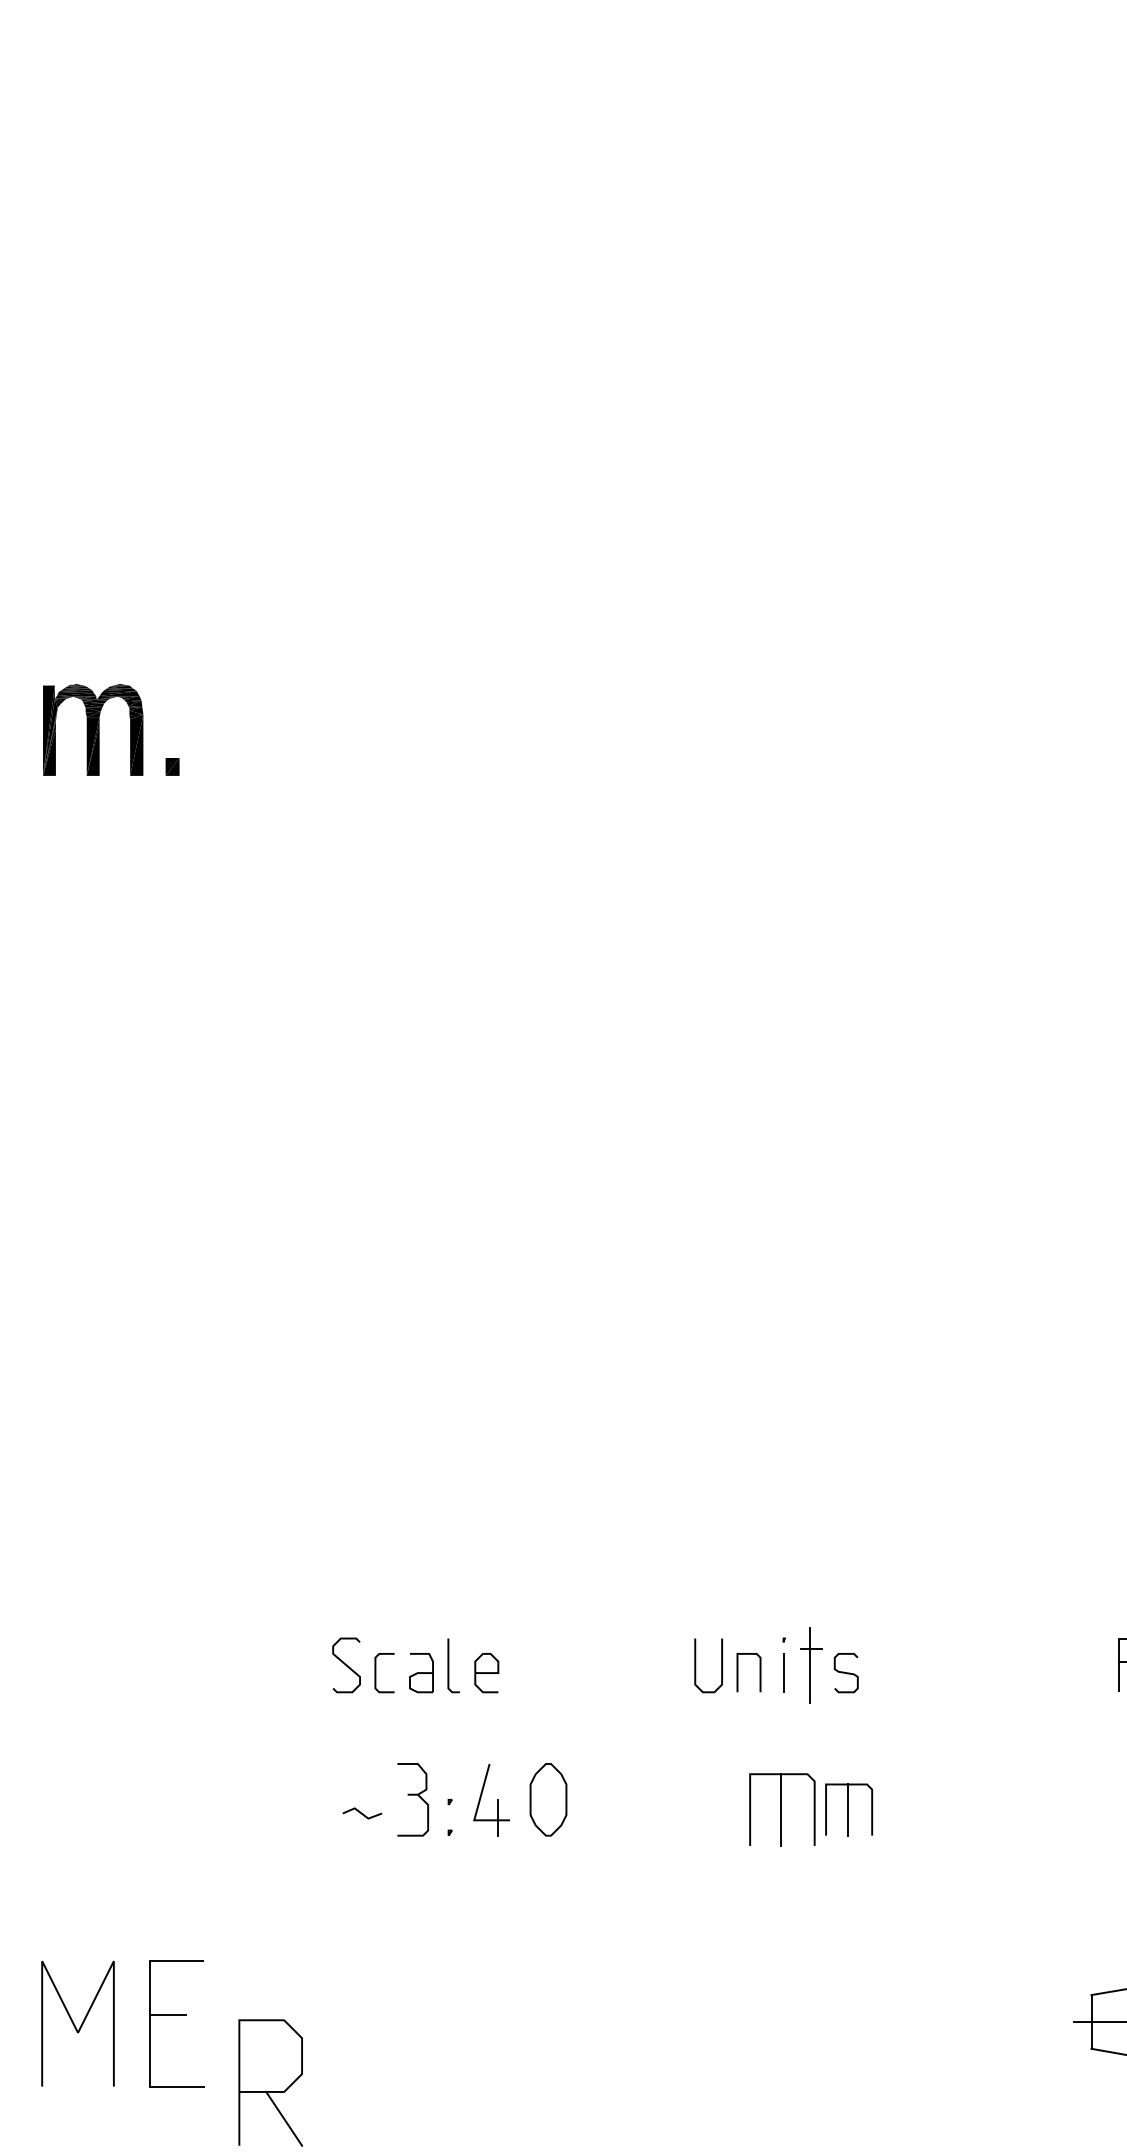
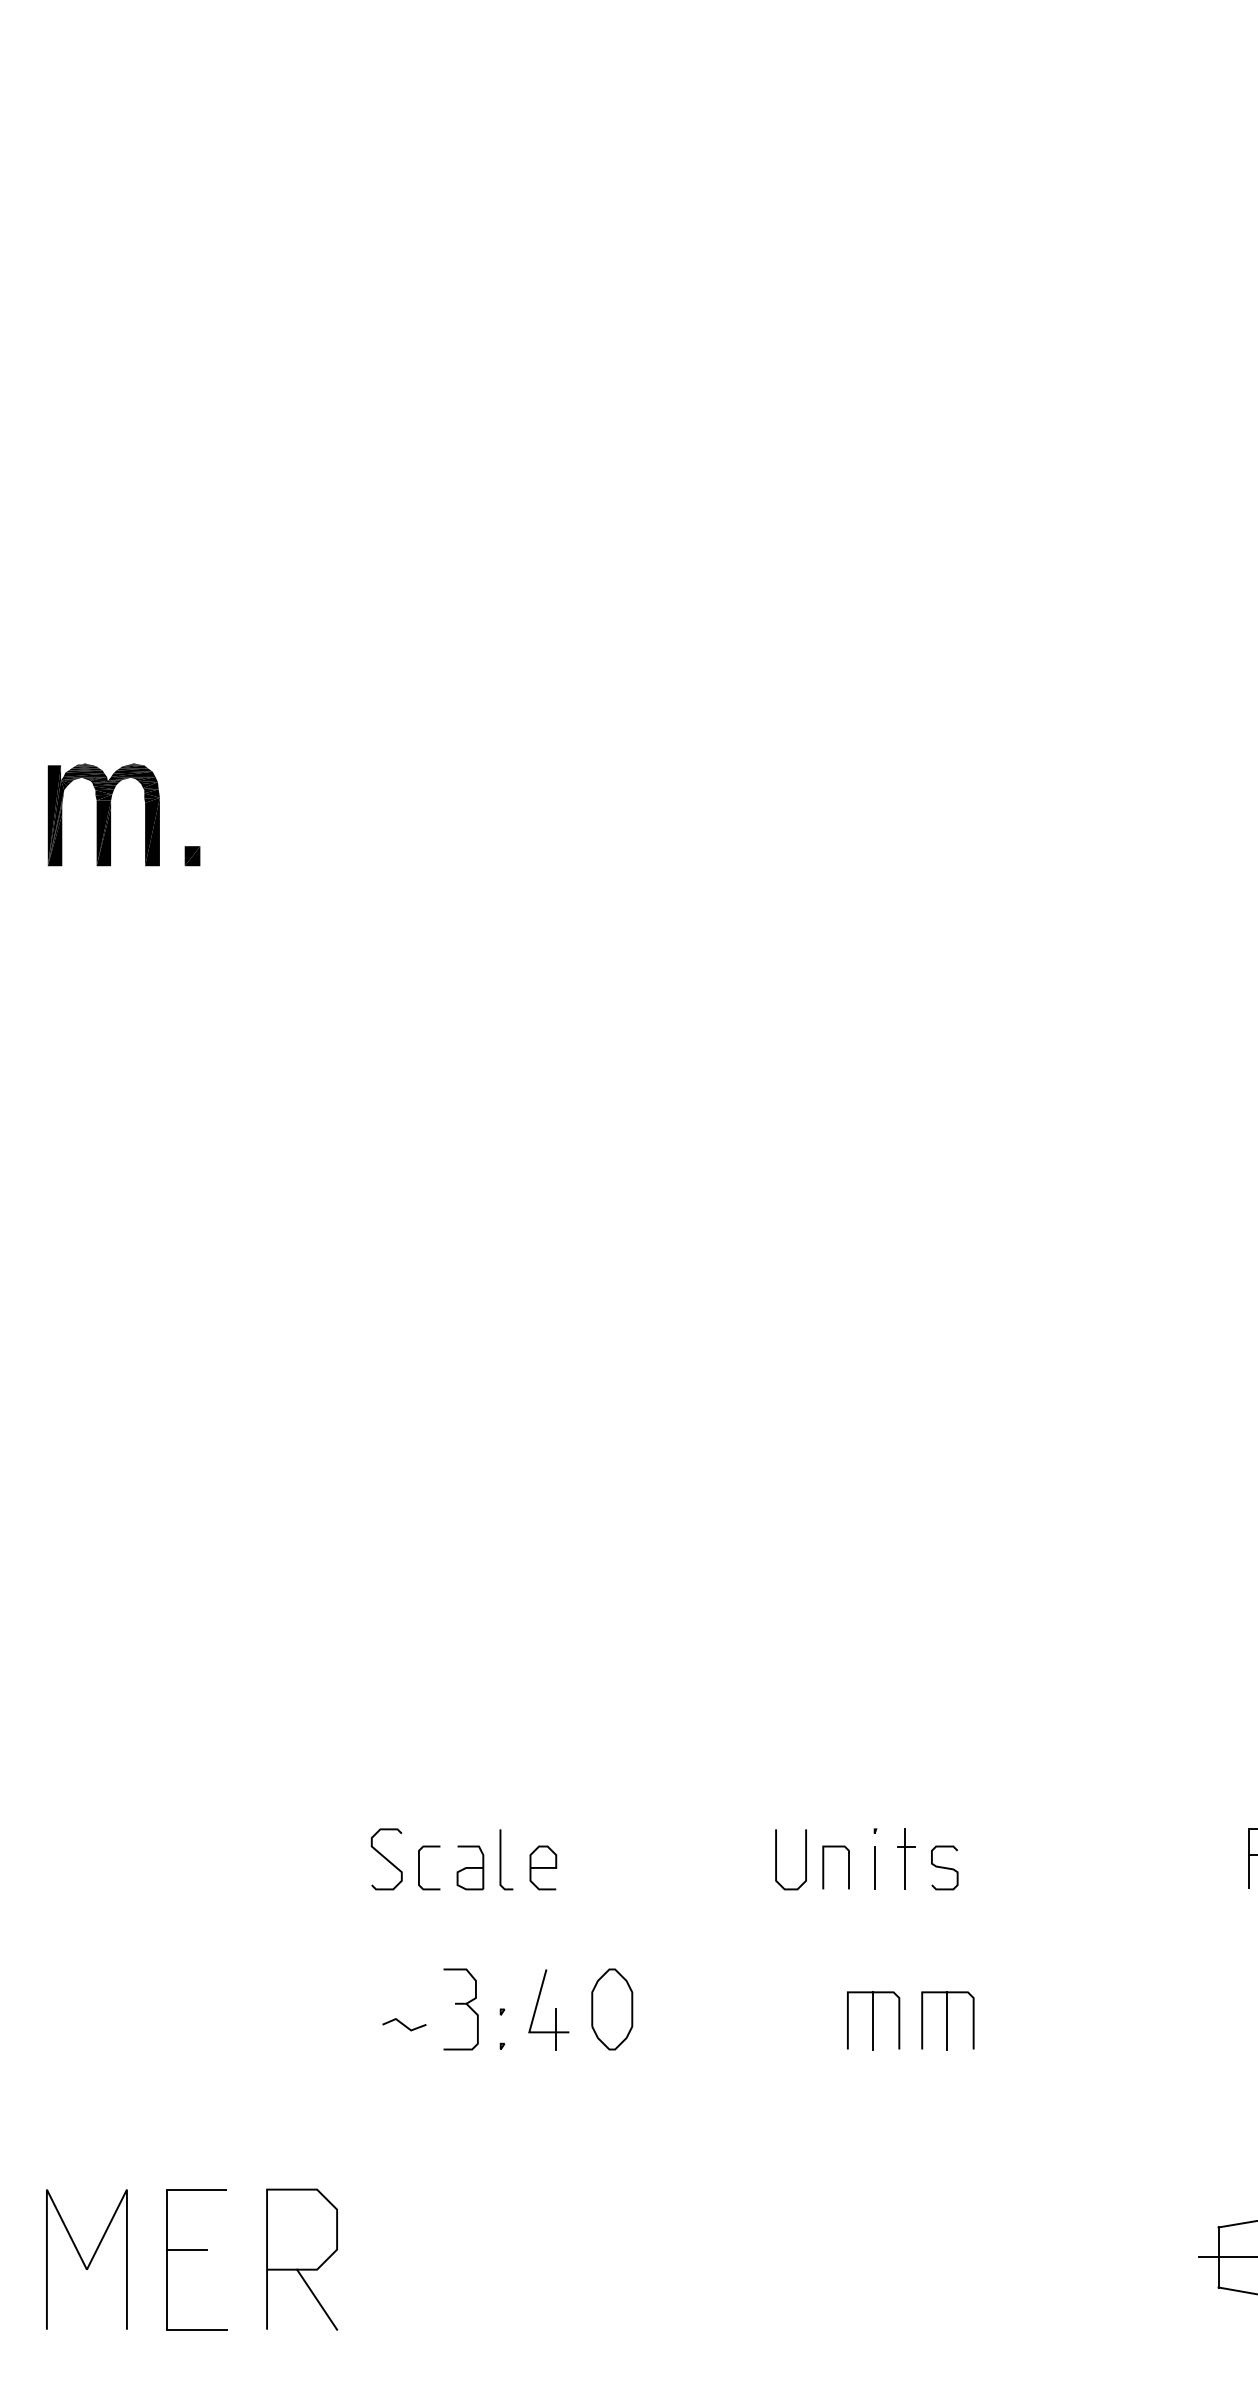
part: (812, 1664) -> (906, 1858), size x0.71
part: (782, 1809) -> (873, 2020), size x0.71
part: (271, 2082) -> (302, 2259), moved

